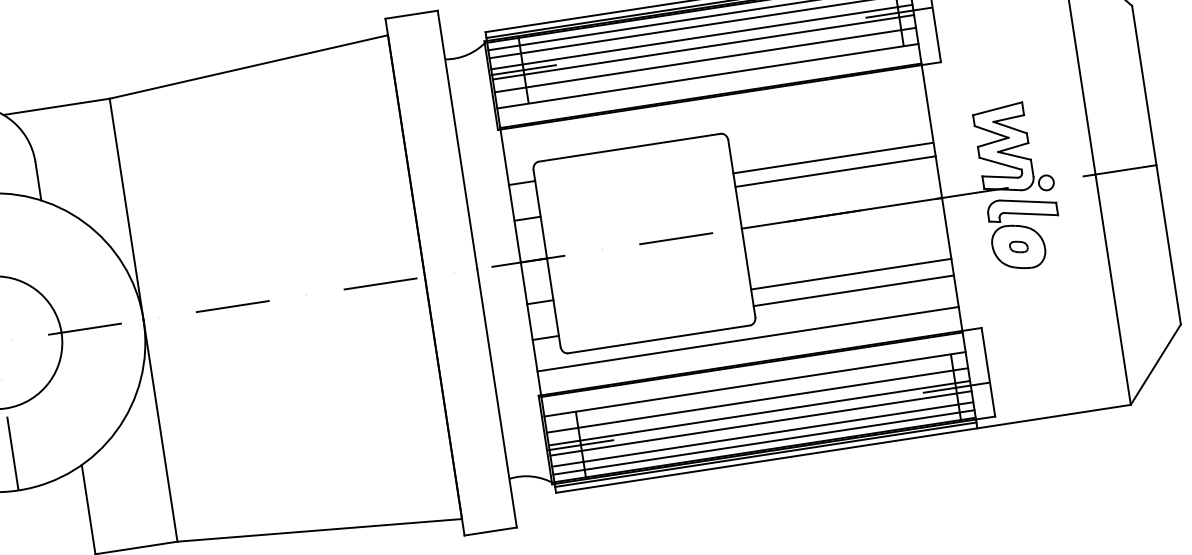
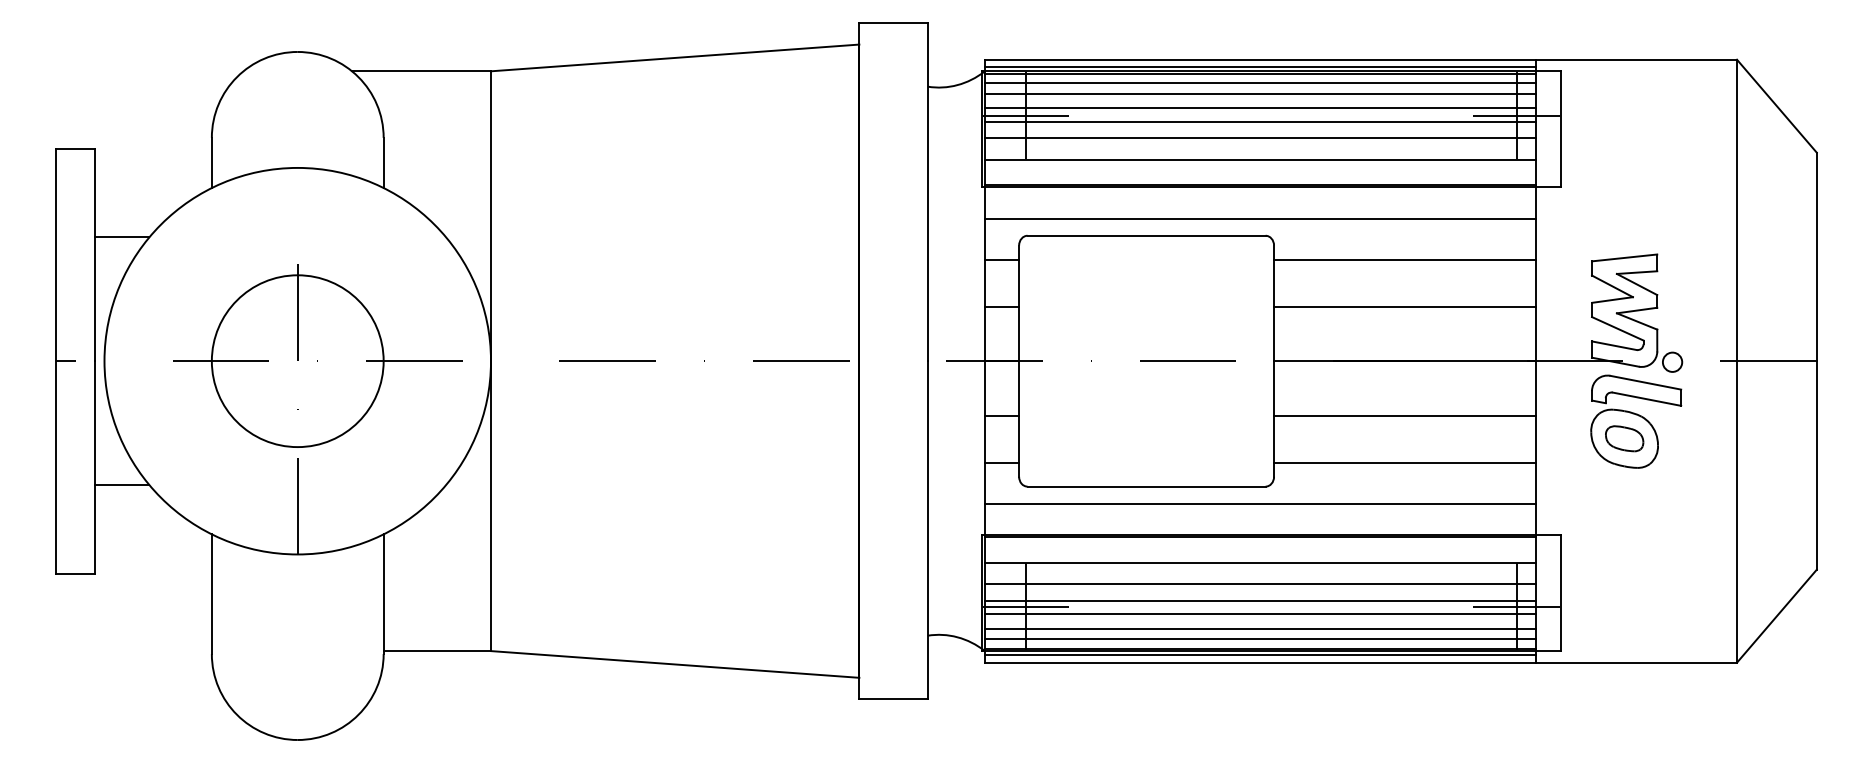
line: (714, 121) -> (1260, 218), added
line: (832, 157) -> (1404, 259), moved
part: (1018, 246) -> (1624, 438), size x1.67
line: (851, 273) -> (1405, 415), moved

